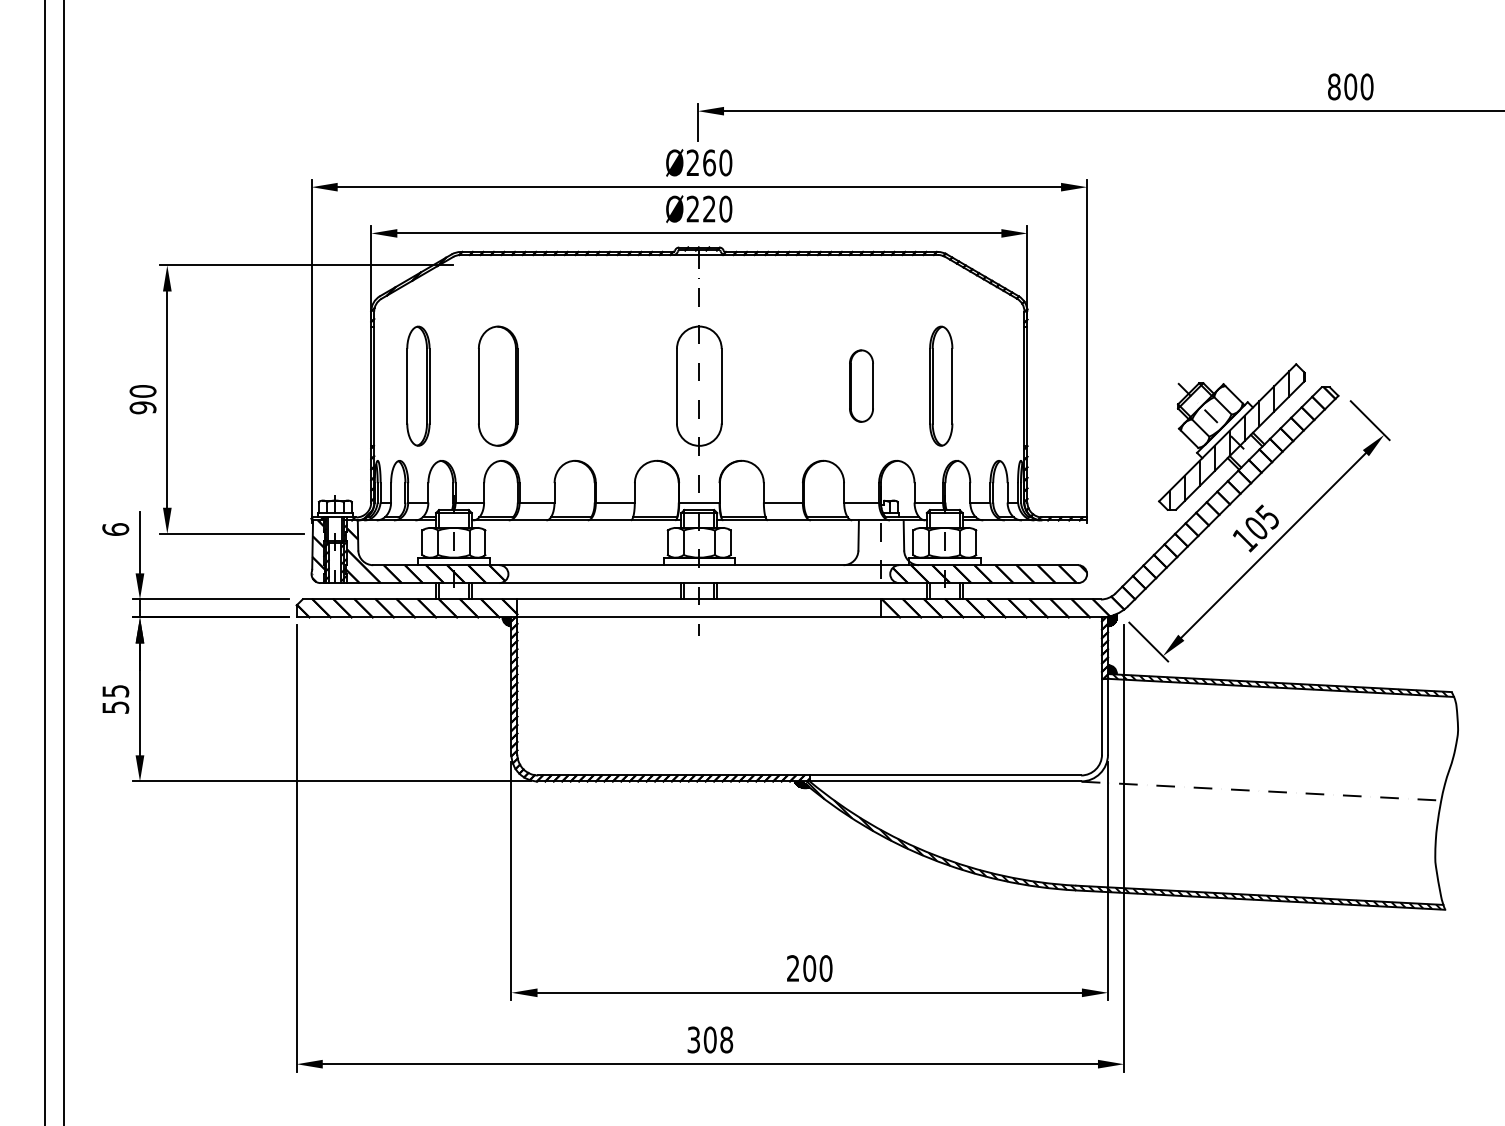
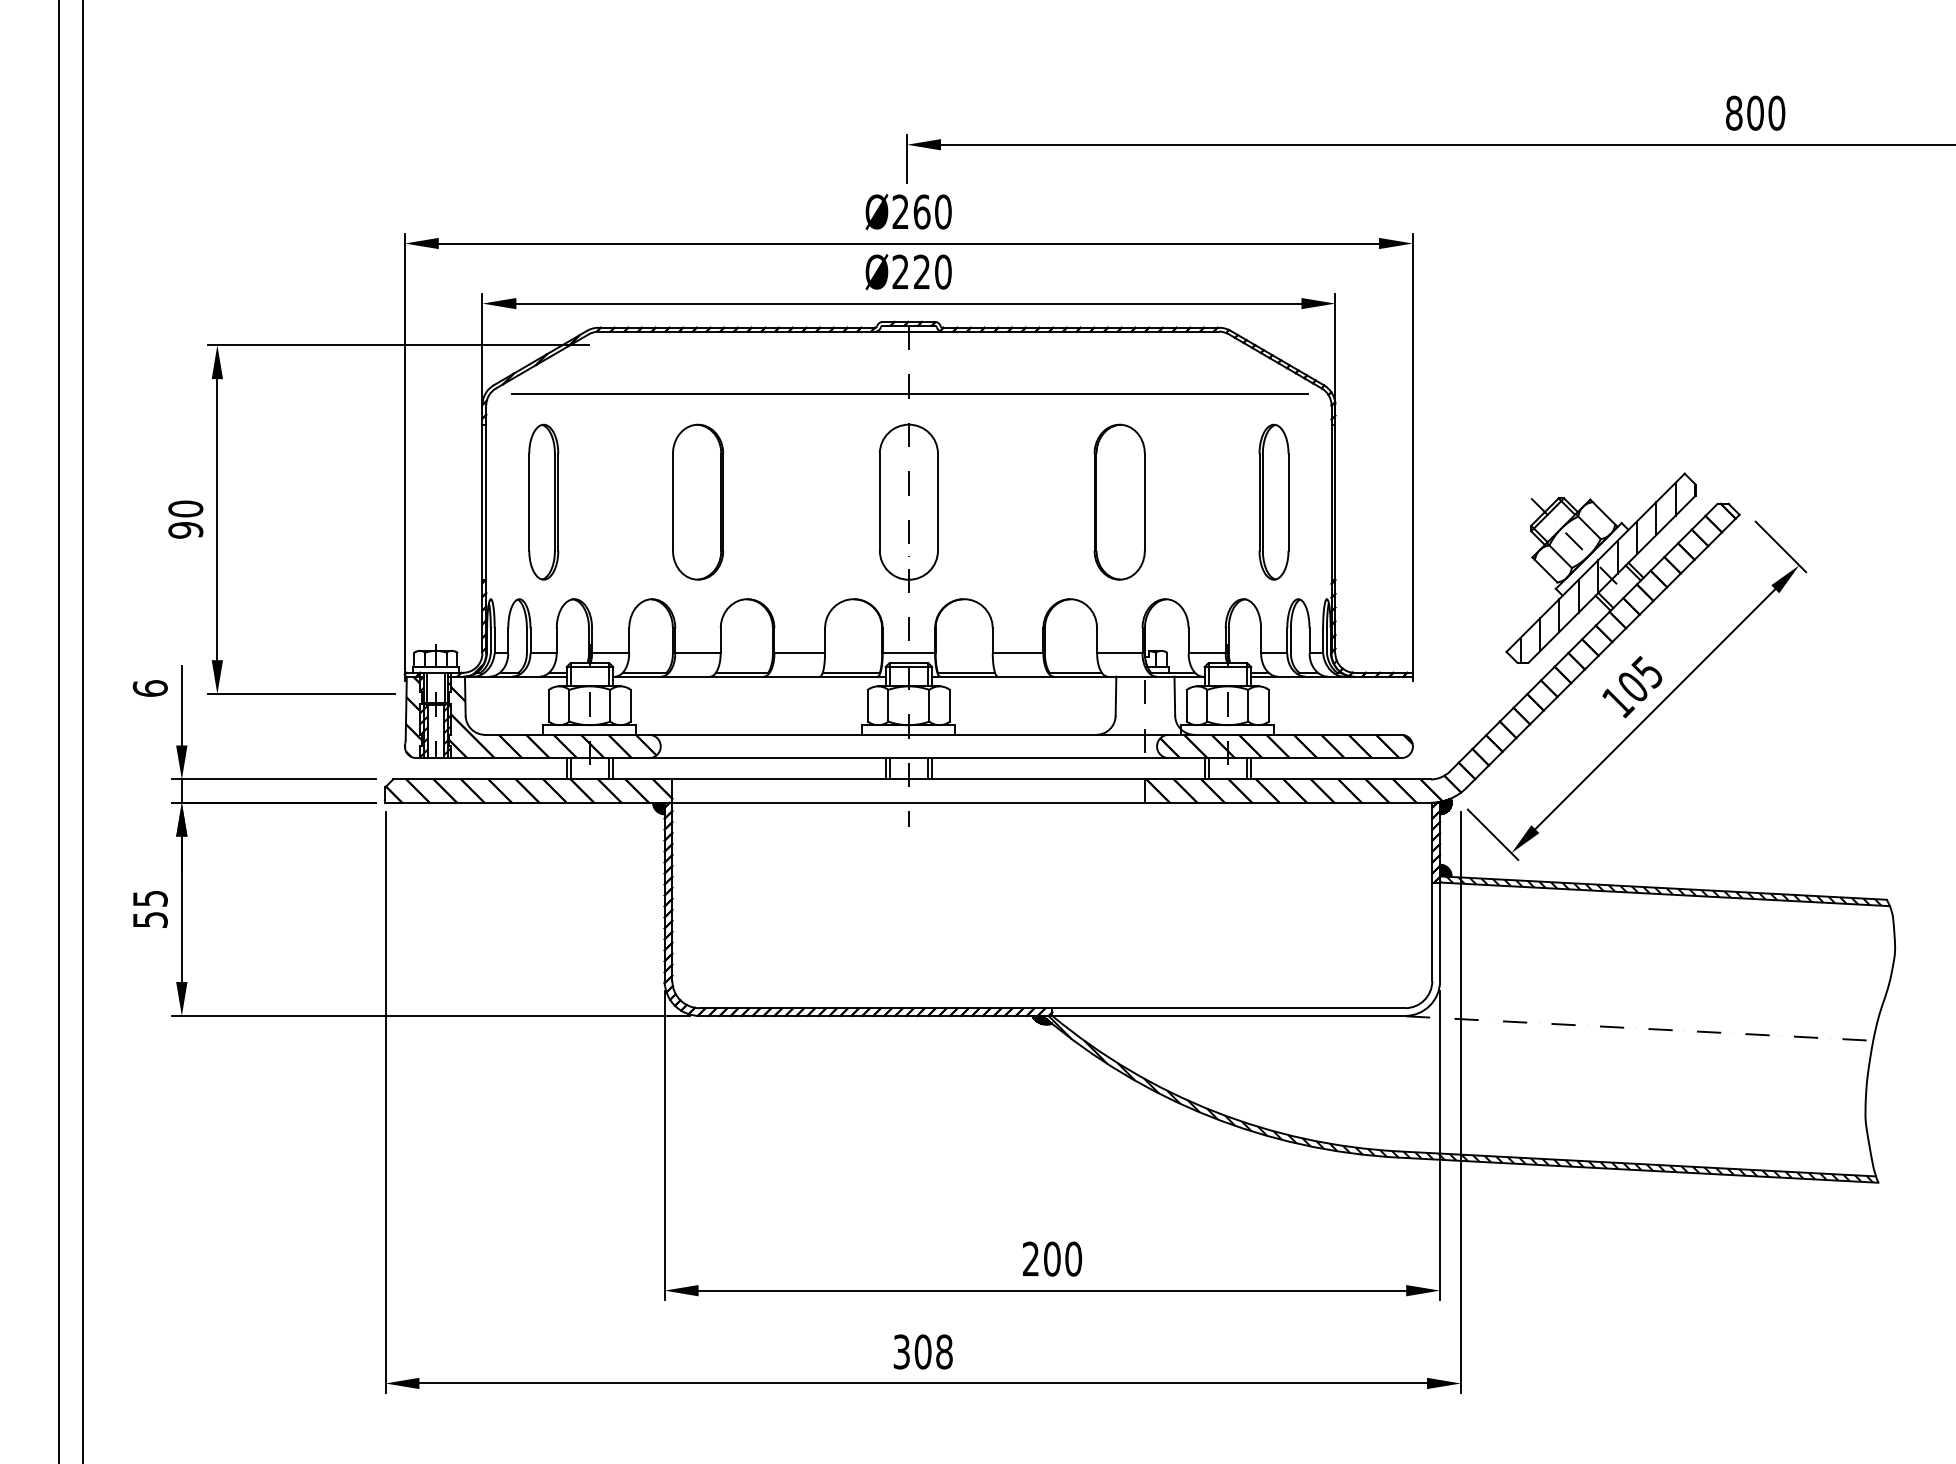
line: (700, 302) -> (910, 393), added
part: (498, 385) -> (698, 501), moved
part: (861, 385) -> (1119, 501), size x1.67
part: (941, 385) -> (1274, 501), moved

